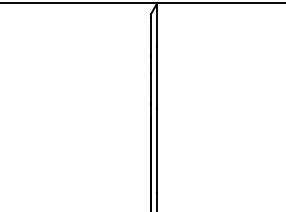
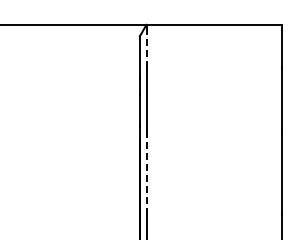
line: (157, 27) -> (146, 49), solid -> dashed
line: (157, 150) -> (146, 172), solid -> dashed

